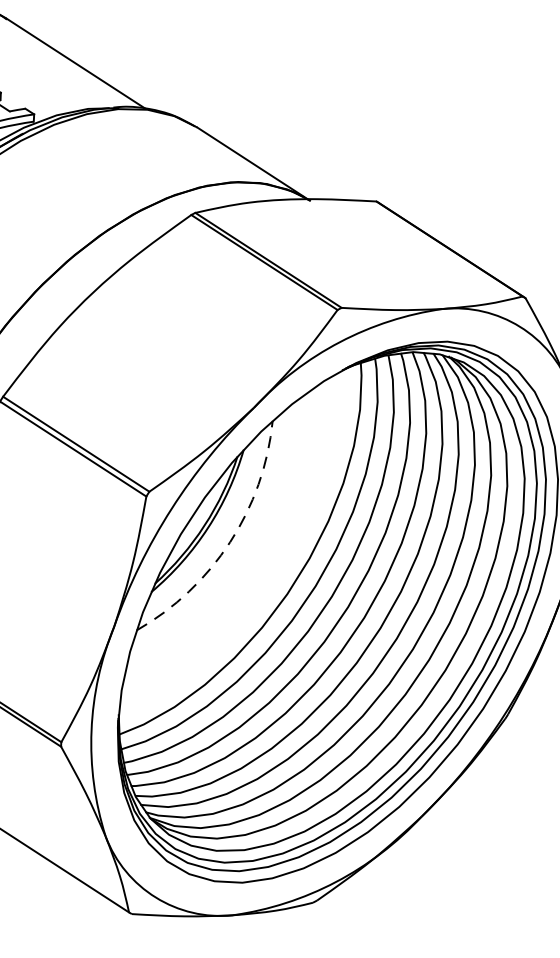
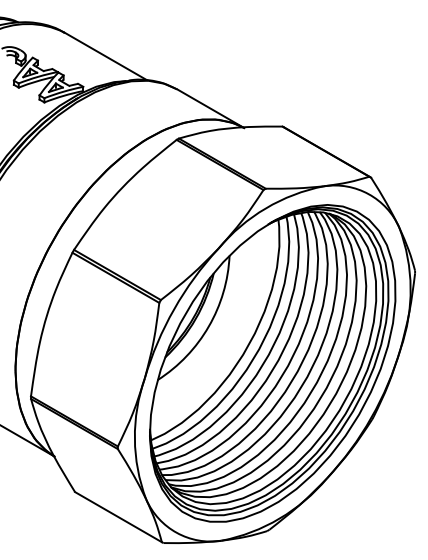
arc: (229, 542) -> (208, 326), dashed -> solid

